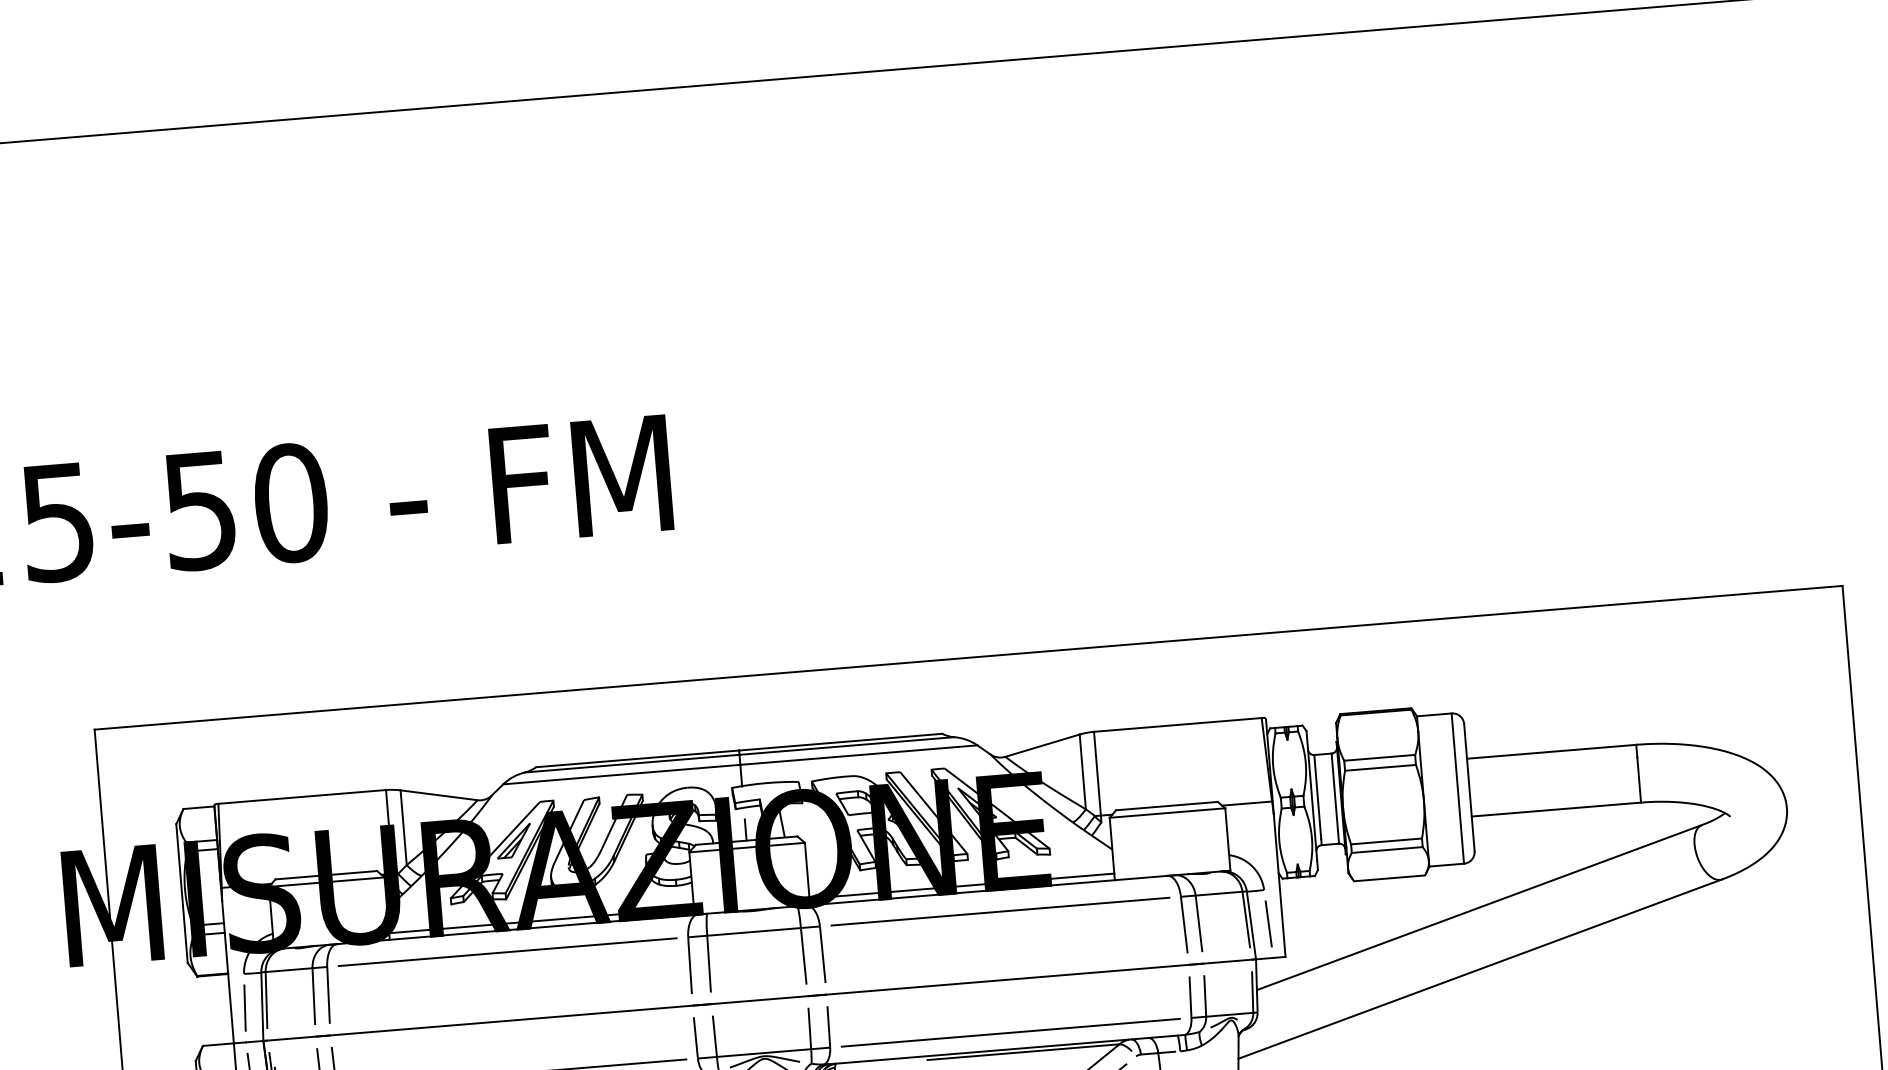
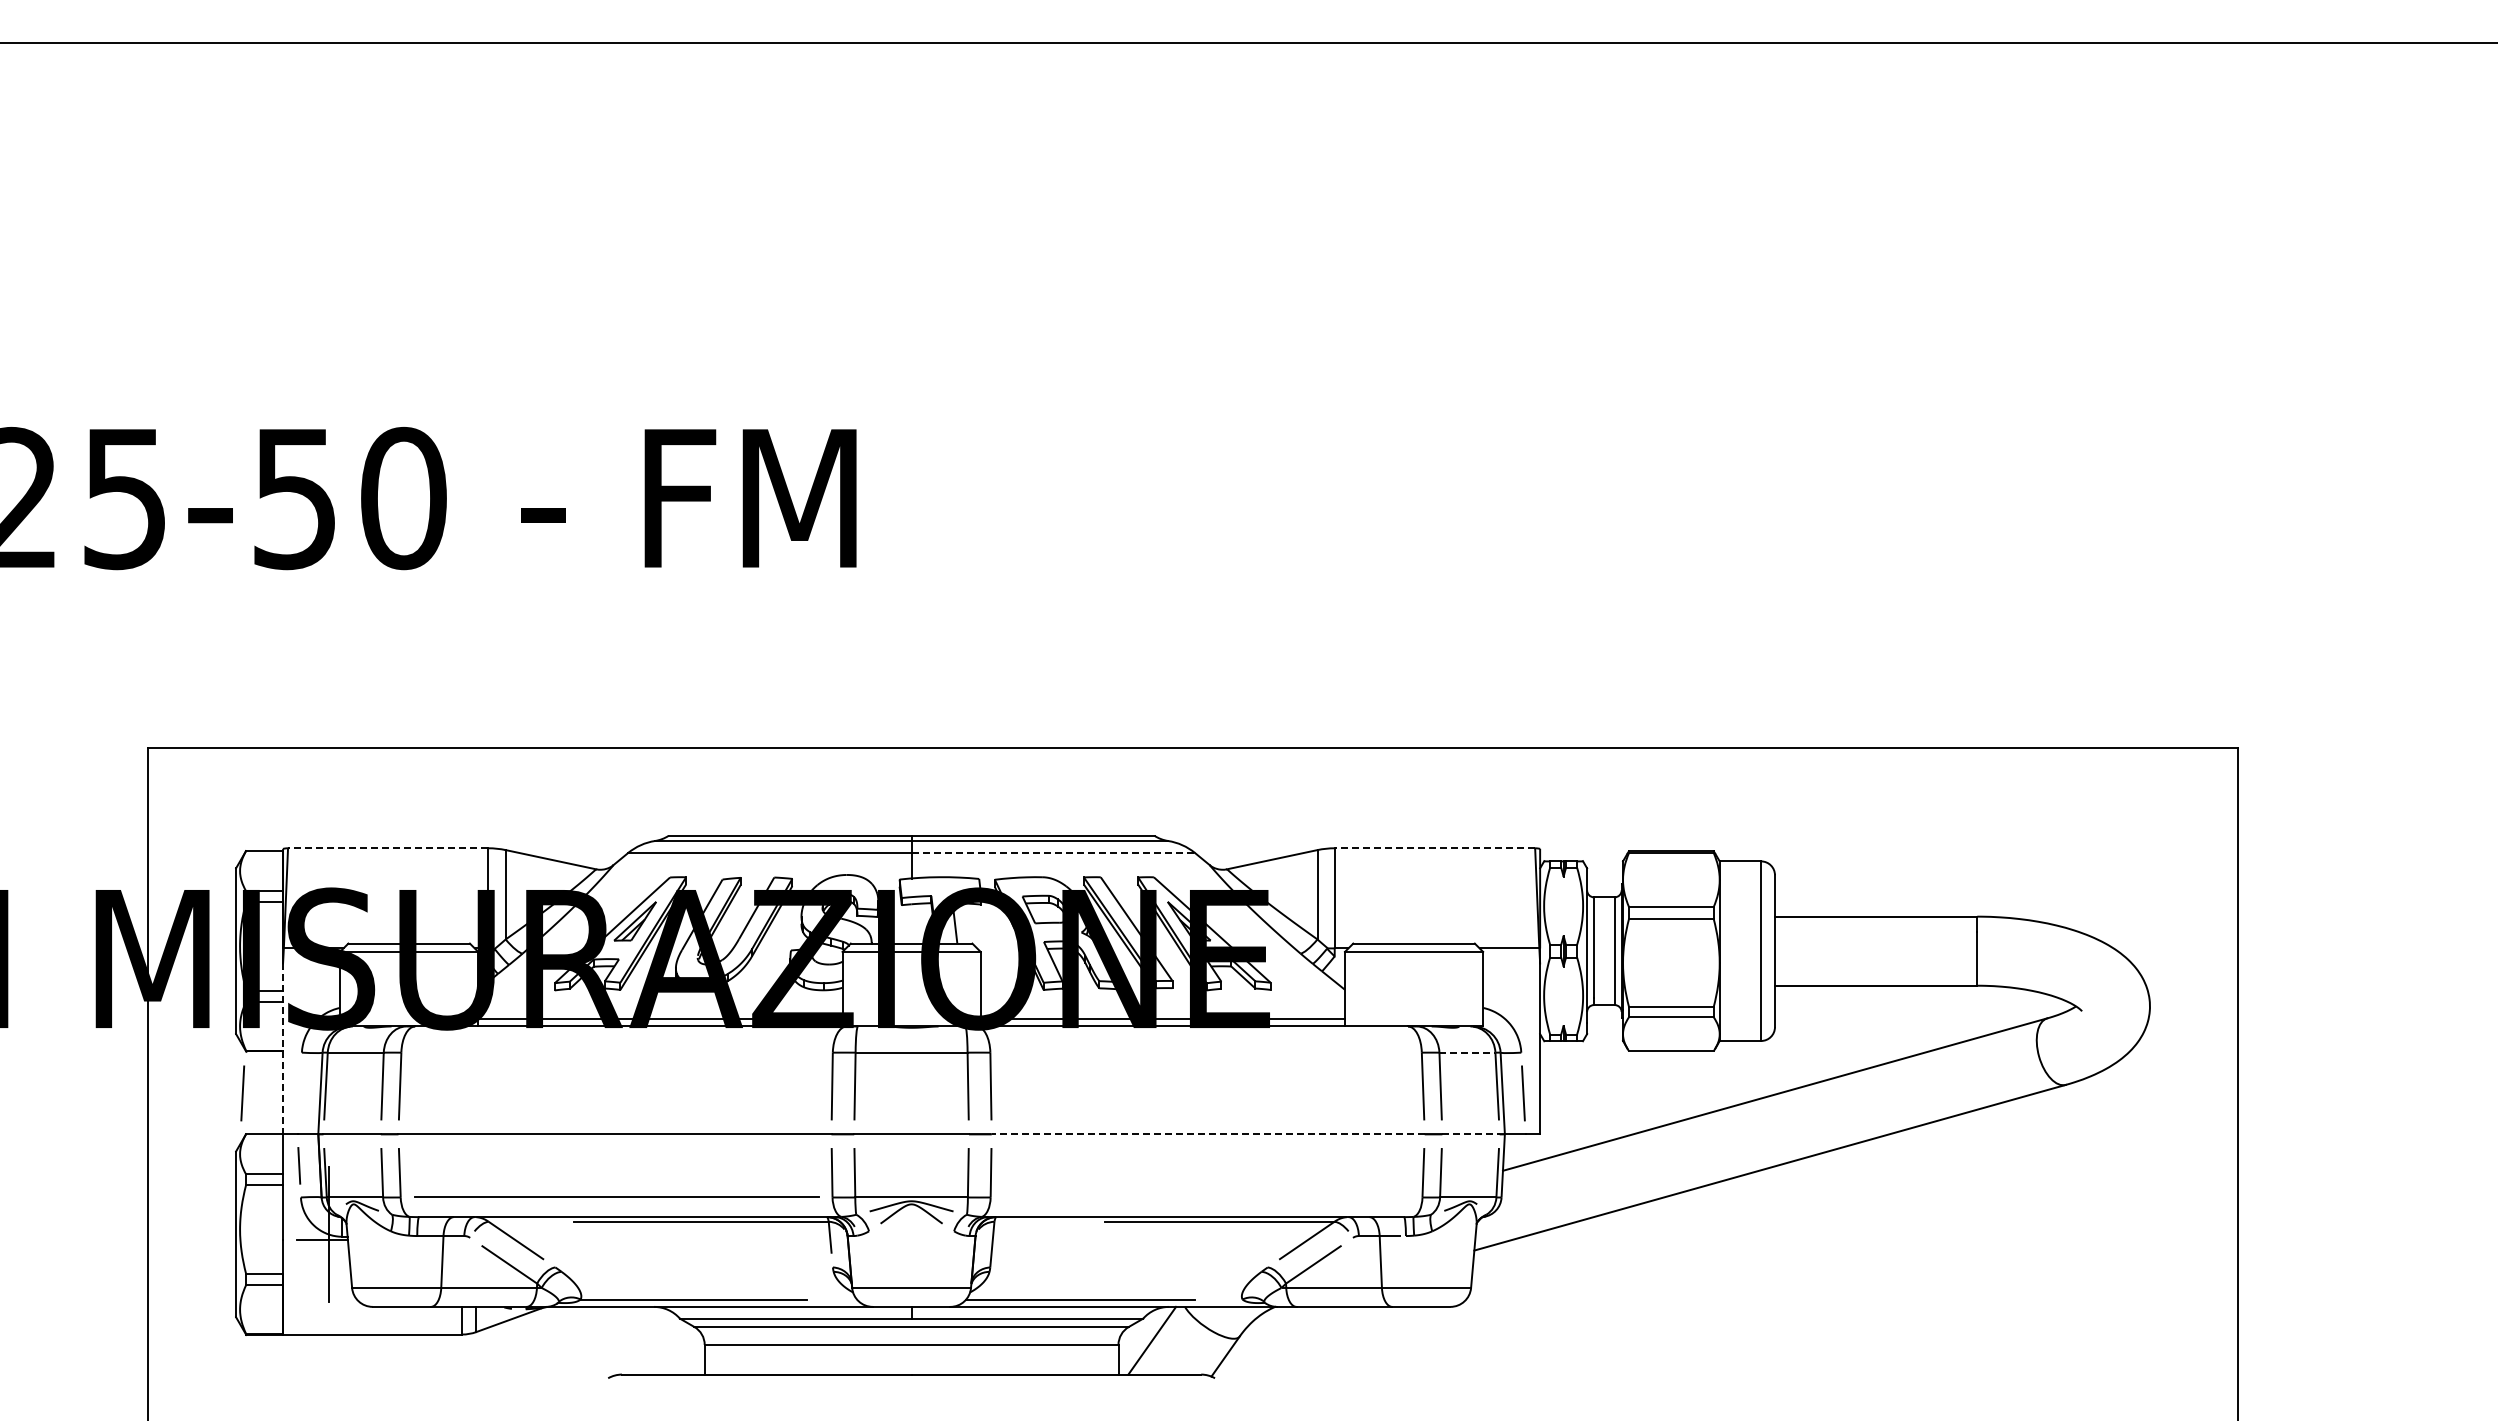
line: (1177, 725) -> (1434, 848), solid -> dashed
line: (859, 754) -> (1053, 852), solid -> dashed
line: (301, 797) -> (387, 848), solid -> dashed
line: (745, 829) -> (911, 930), removed
line: (1219, 893) -> (1467, 1052), solid -> dashed
line: (1000, 911) -> (1206, 1052), removed
line: (508, 952) -> (617, 1052), removed
line: (1228, 961) -> (1471, 1134), solid -> dashed
line: (228, 972) -> (283, 1049), solid -> dashed
line: (1008, 979) -> (1208, 1134), solid -> dashed
line: (244, 1008) -> (242, 1093), moved
line: (1010, 1032) -> (1206, 1197), removed

